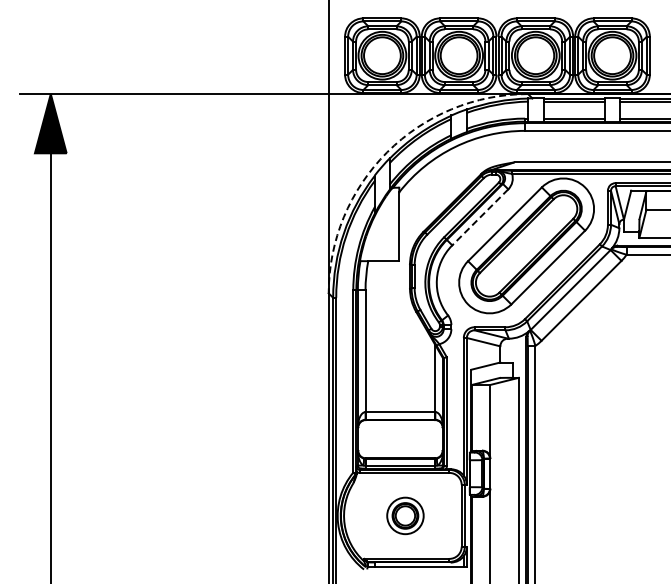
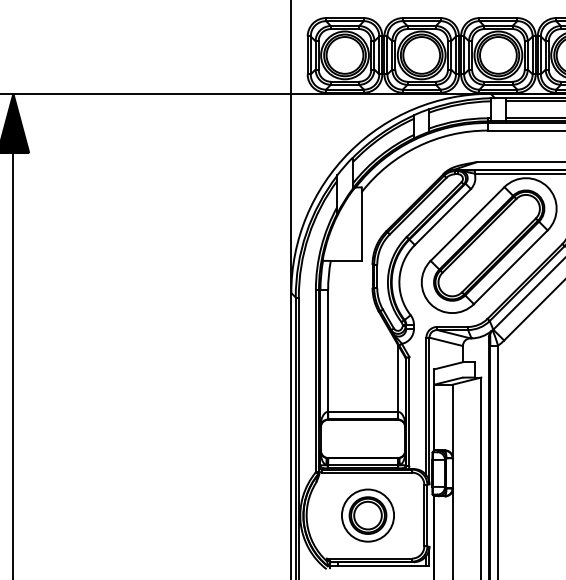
arc: (387, 152) -> (350, 152), dashed -> solid
line: (480, 217) -> (443, 217), dashed -> solid
part: (405, 515) -> (368, 515), size x1.43

